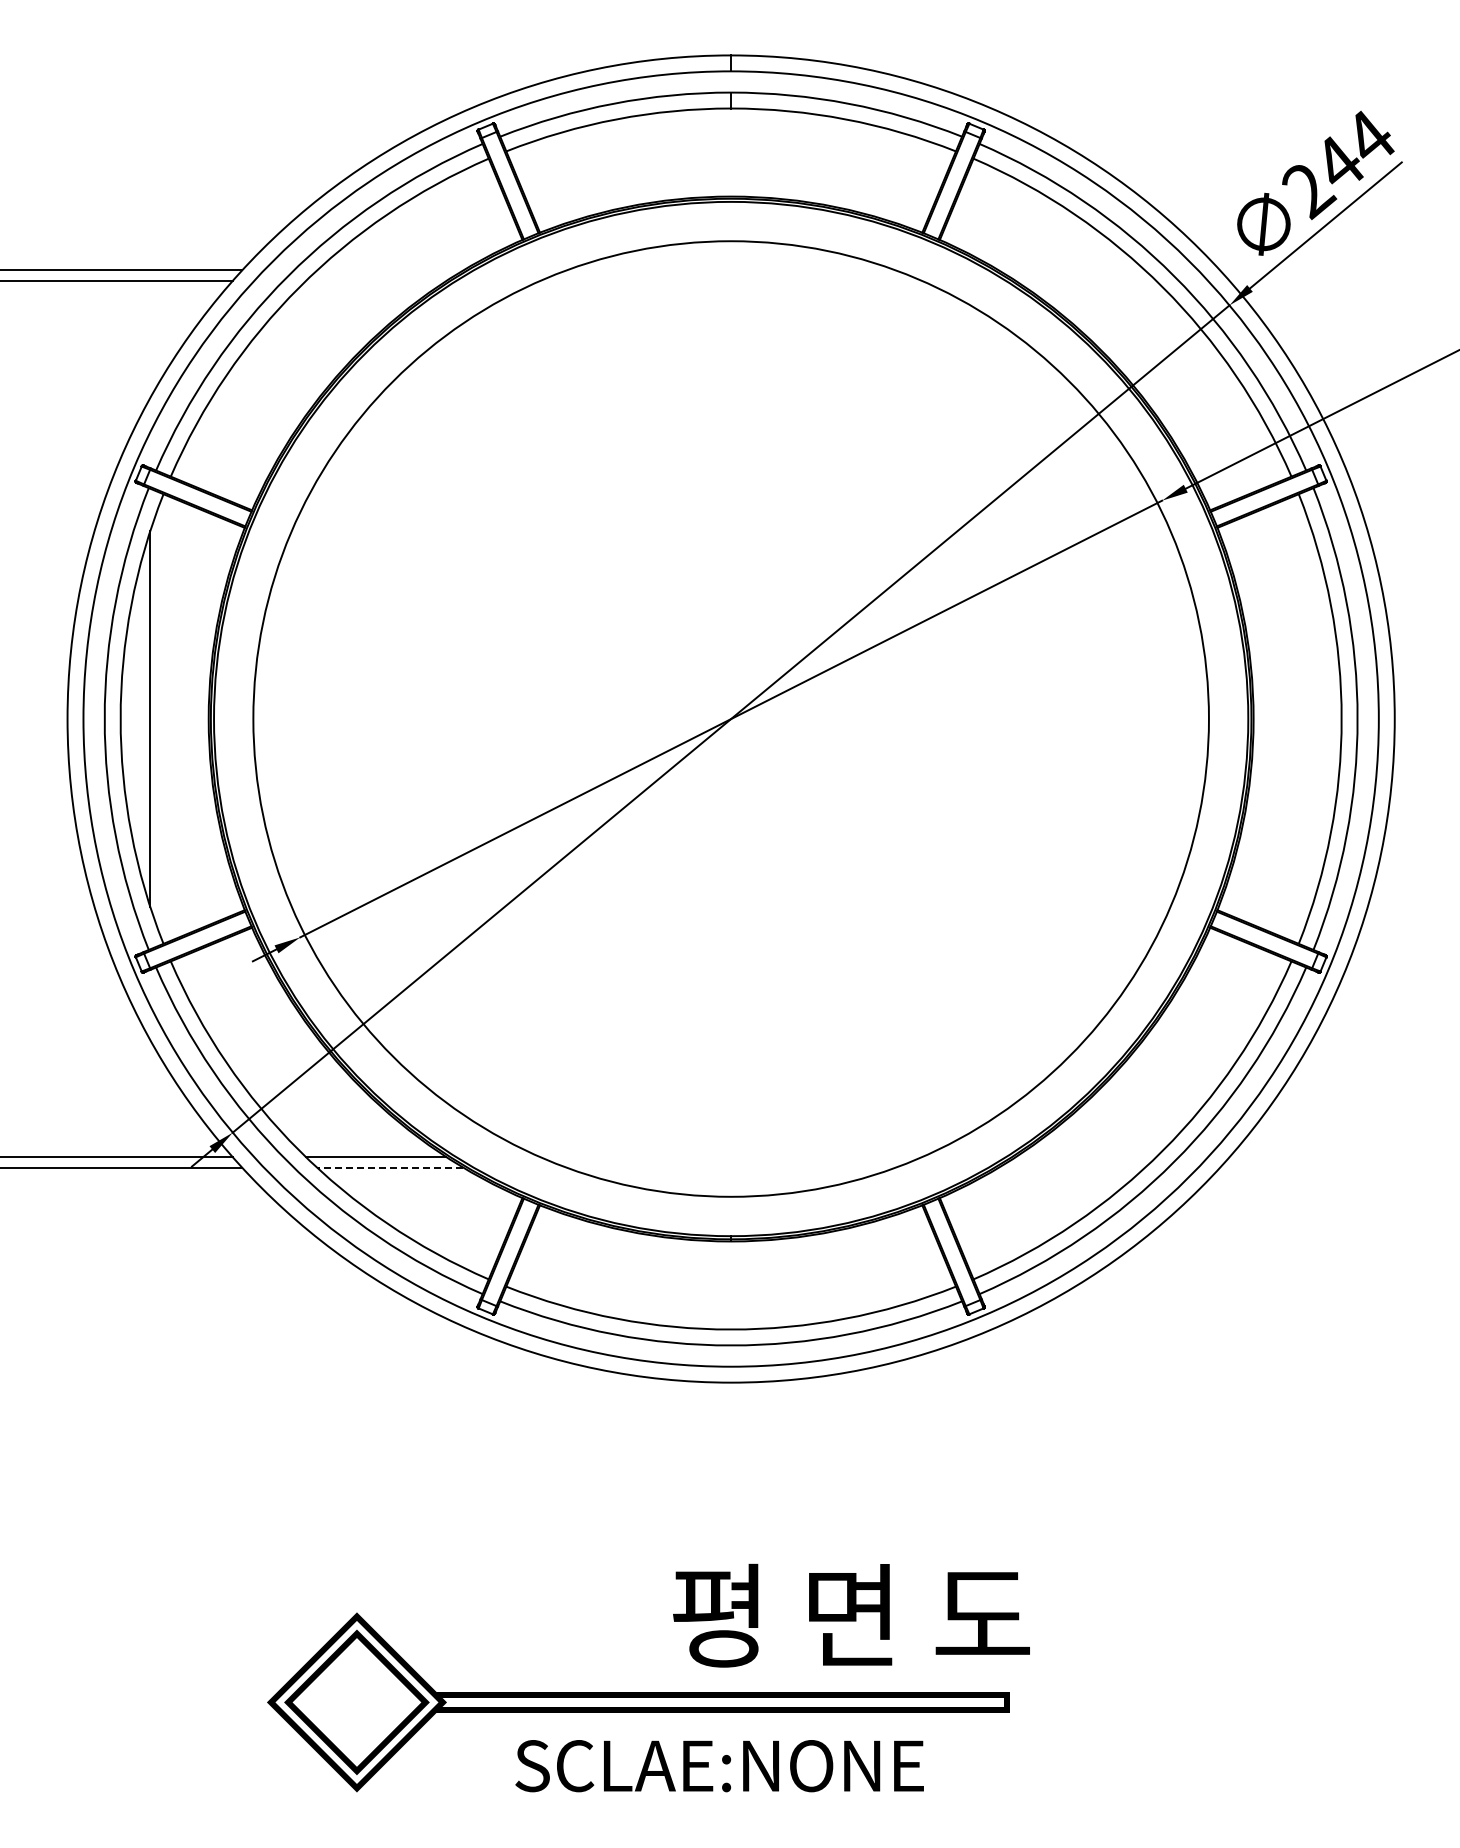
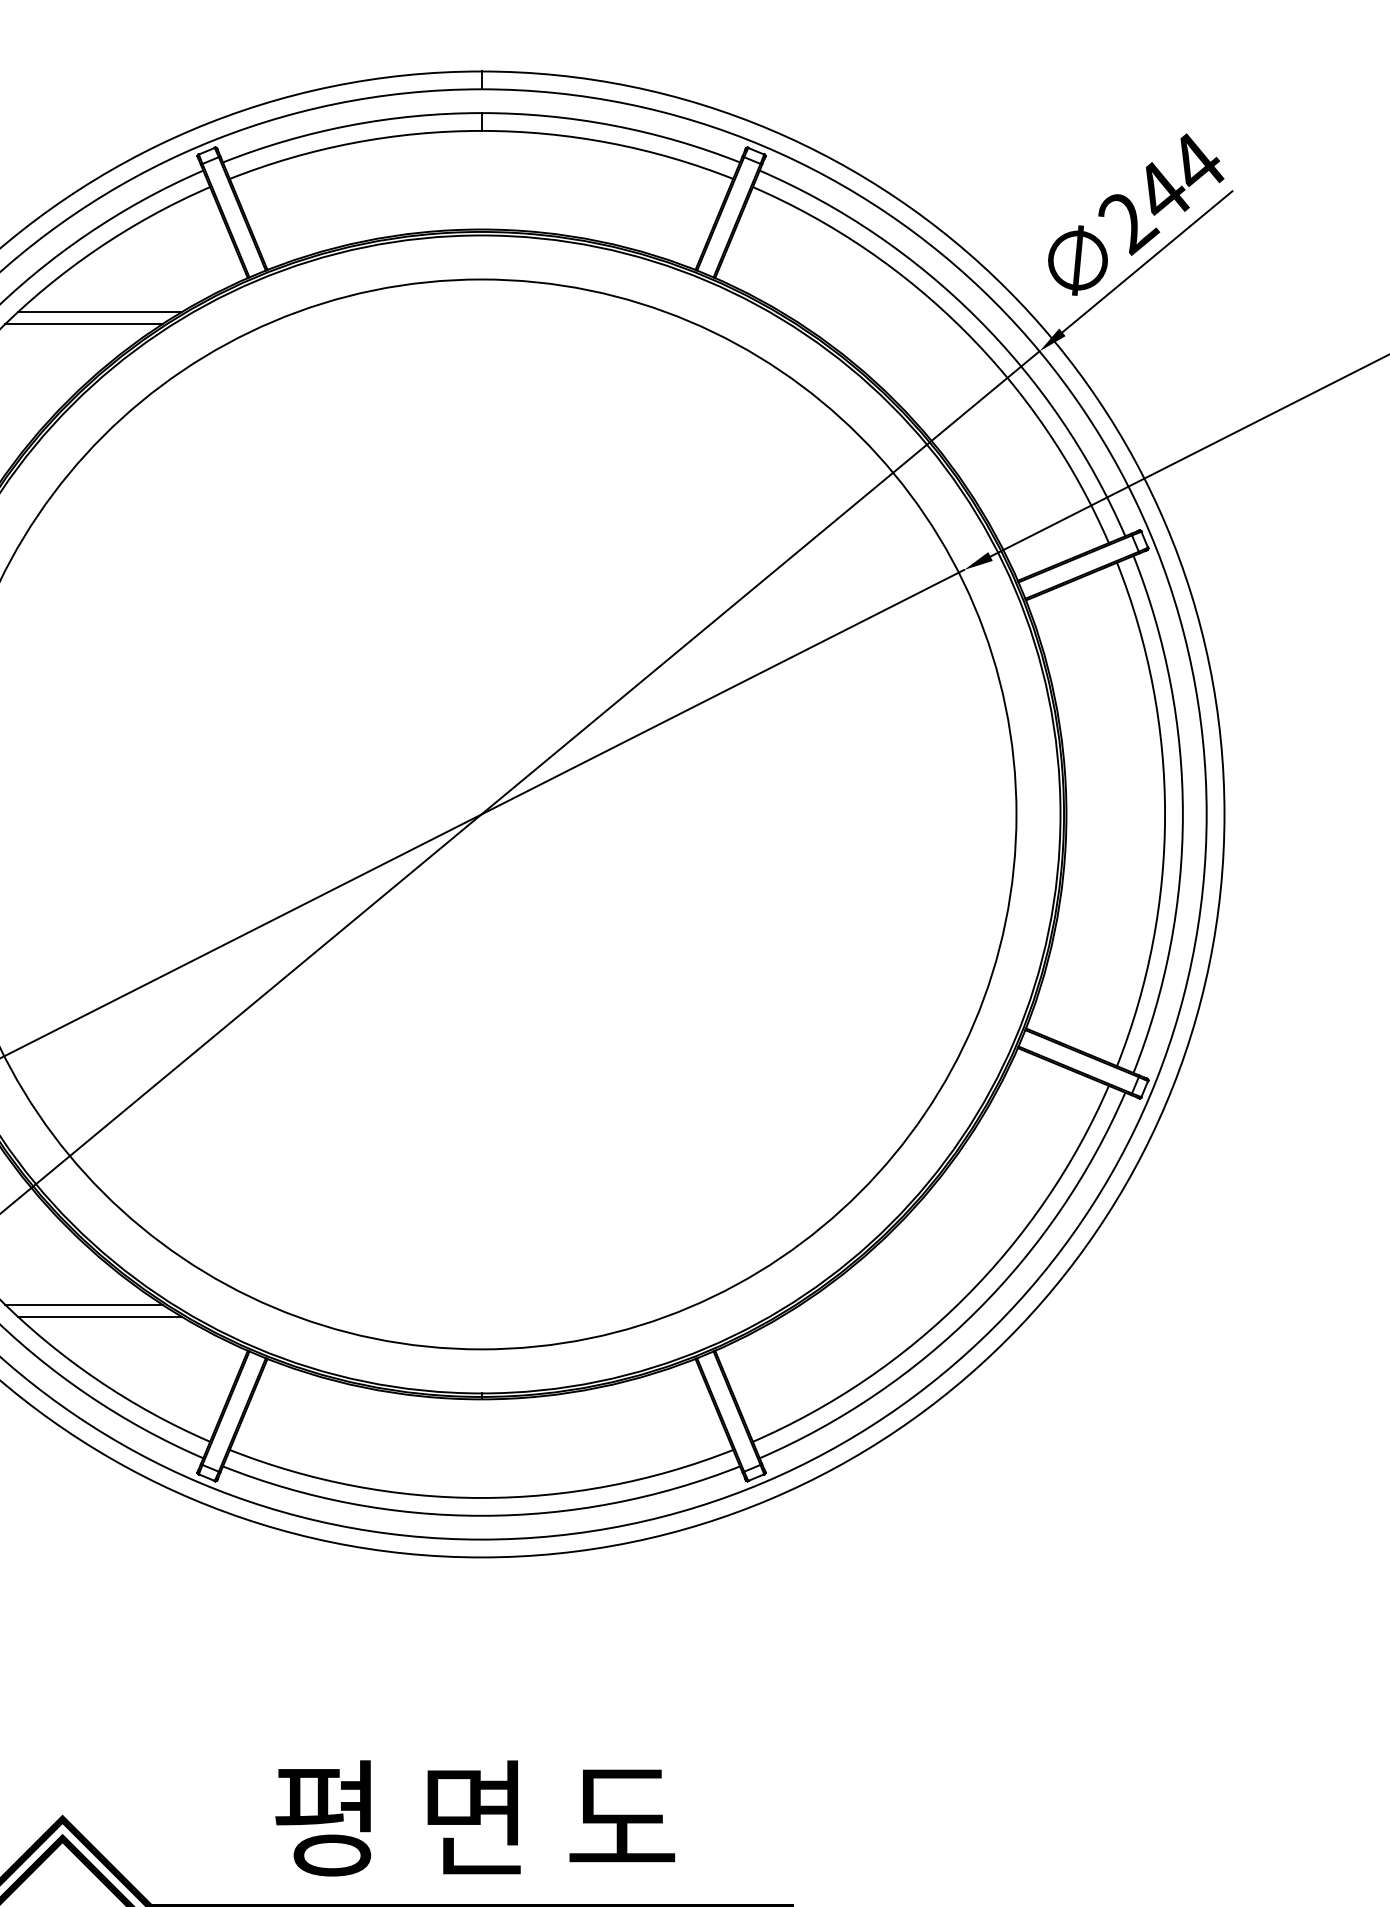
line: (390, 270) -> (100, 312), added
line: (375, 281) -> (83, 324), added
line: (389, 1167) -> (99, 1316), dashed -> solid
text: (851, 1615) -> (475, 1818), moved

